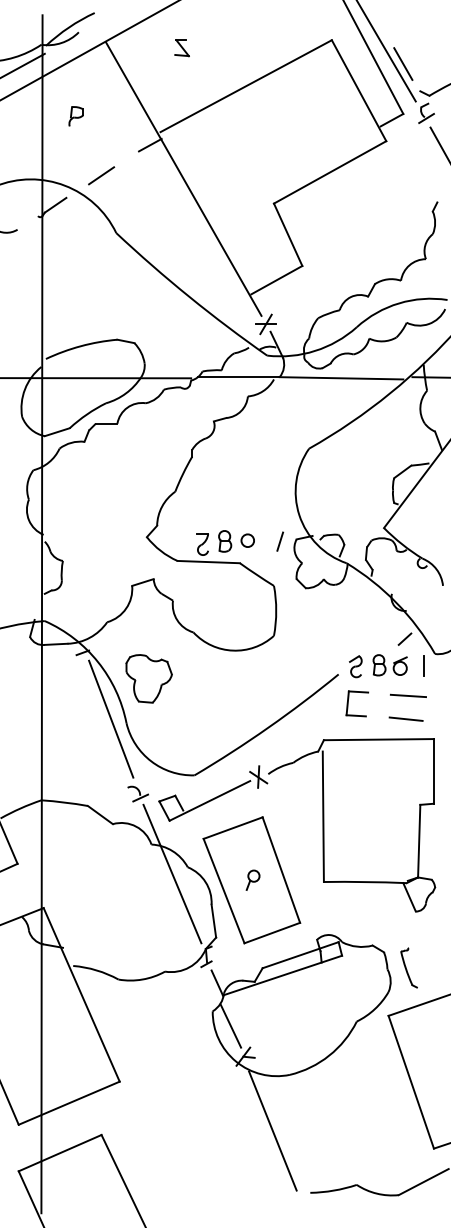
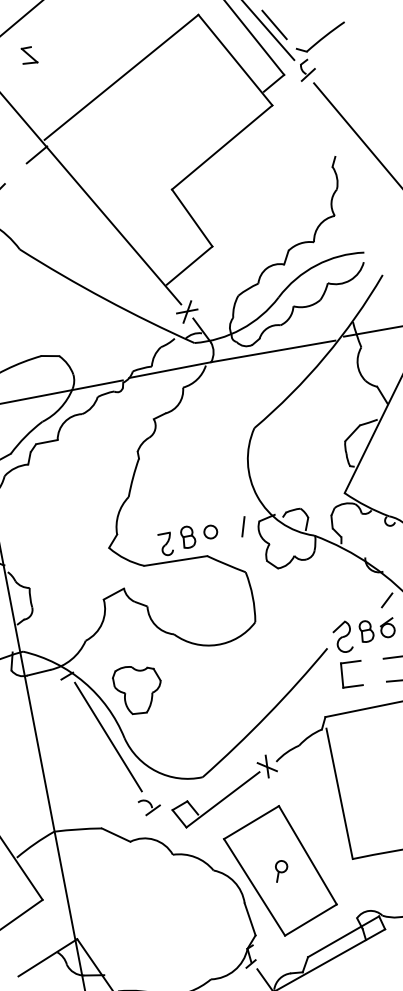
part: (181, 48) -> (28, 56), moved
part: (355, 666) -> (342, 637), size x1.4
line: (172, 873) -> (199, 879), removed

